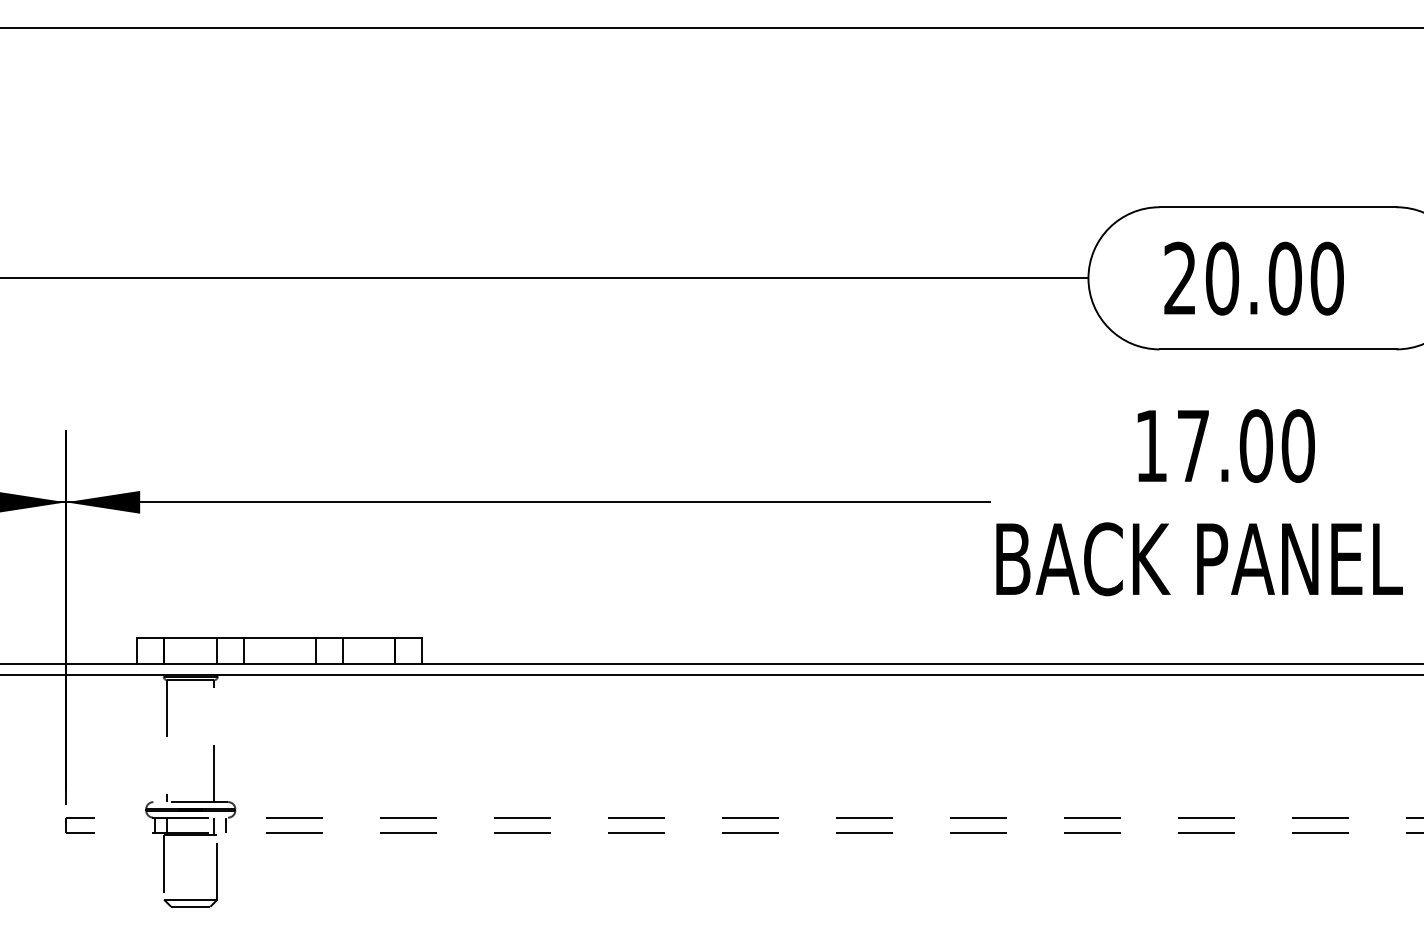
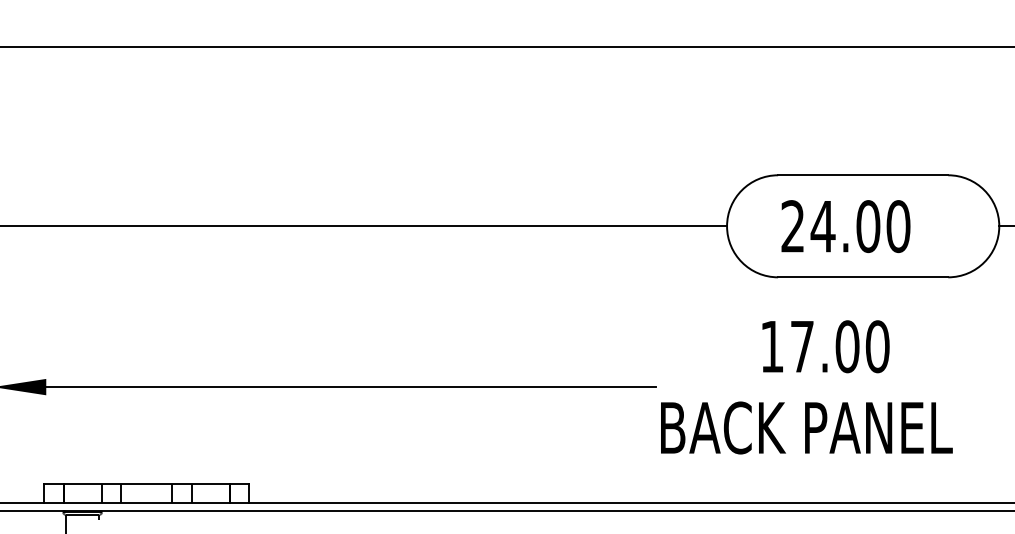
text: (1221, 278) -> (822, 226), 20.00 -> 24.00

